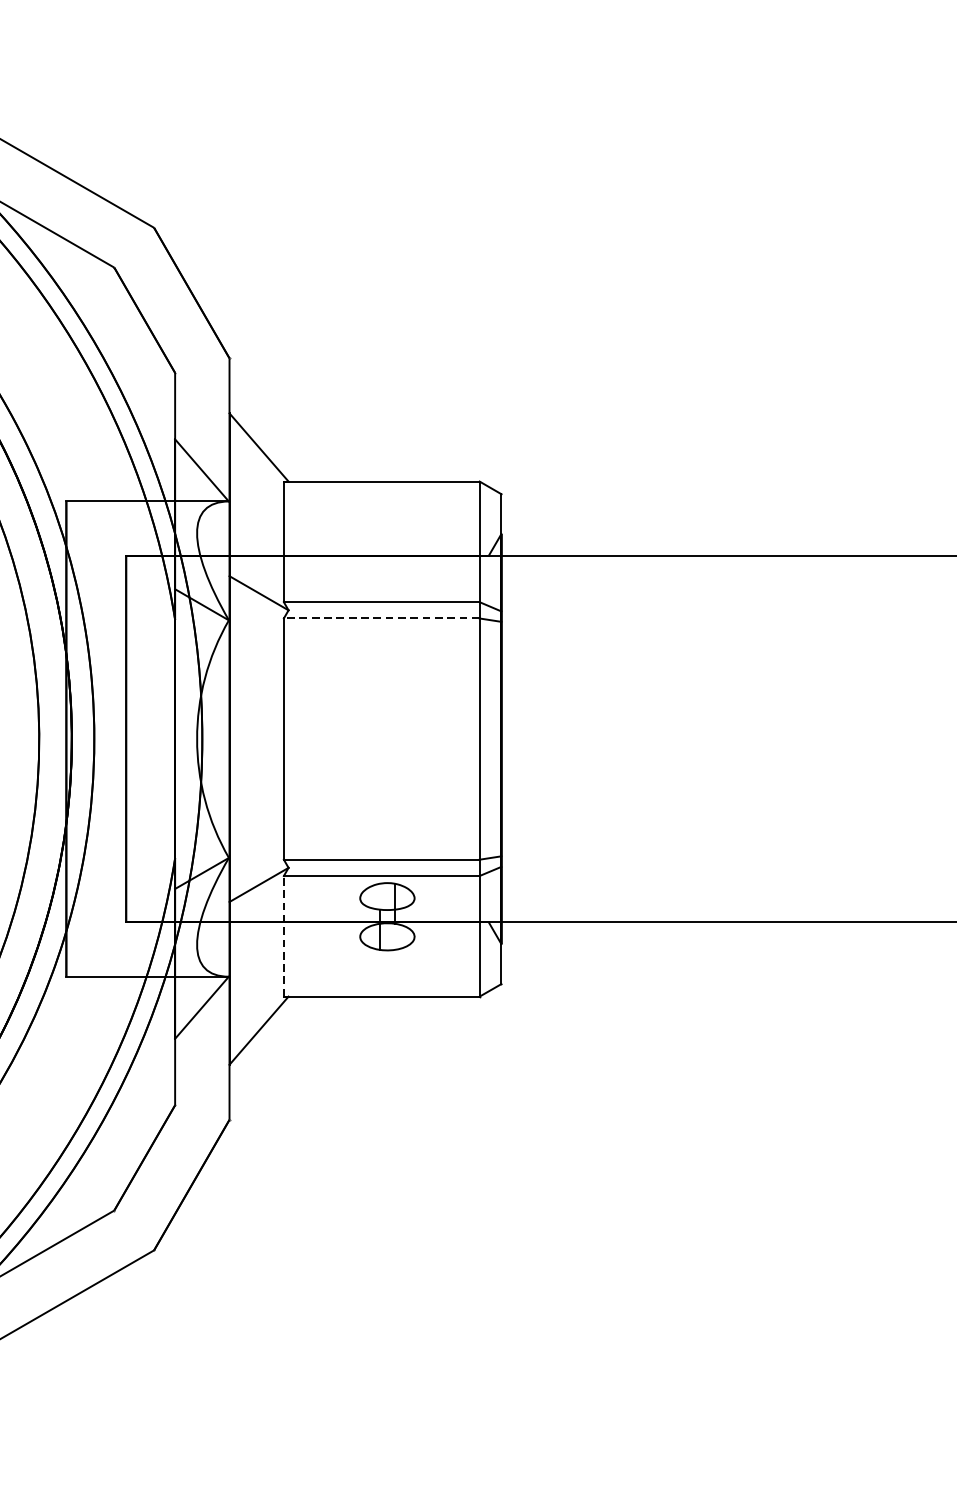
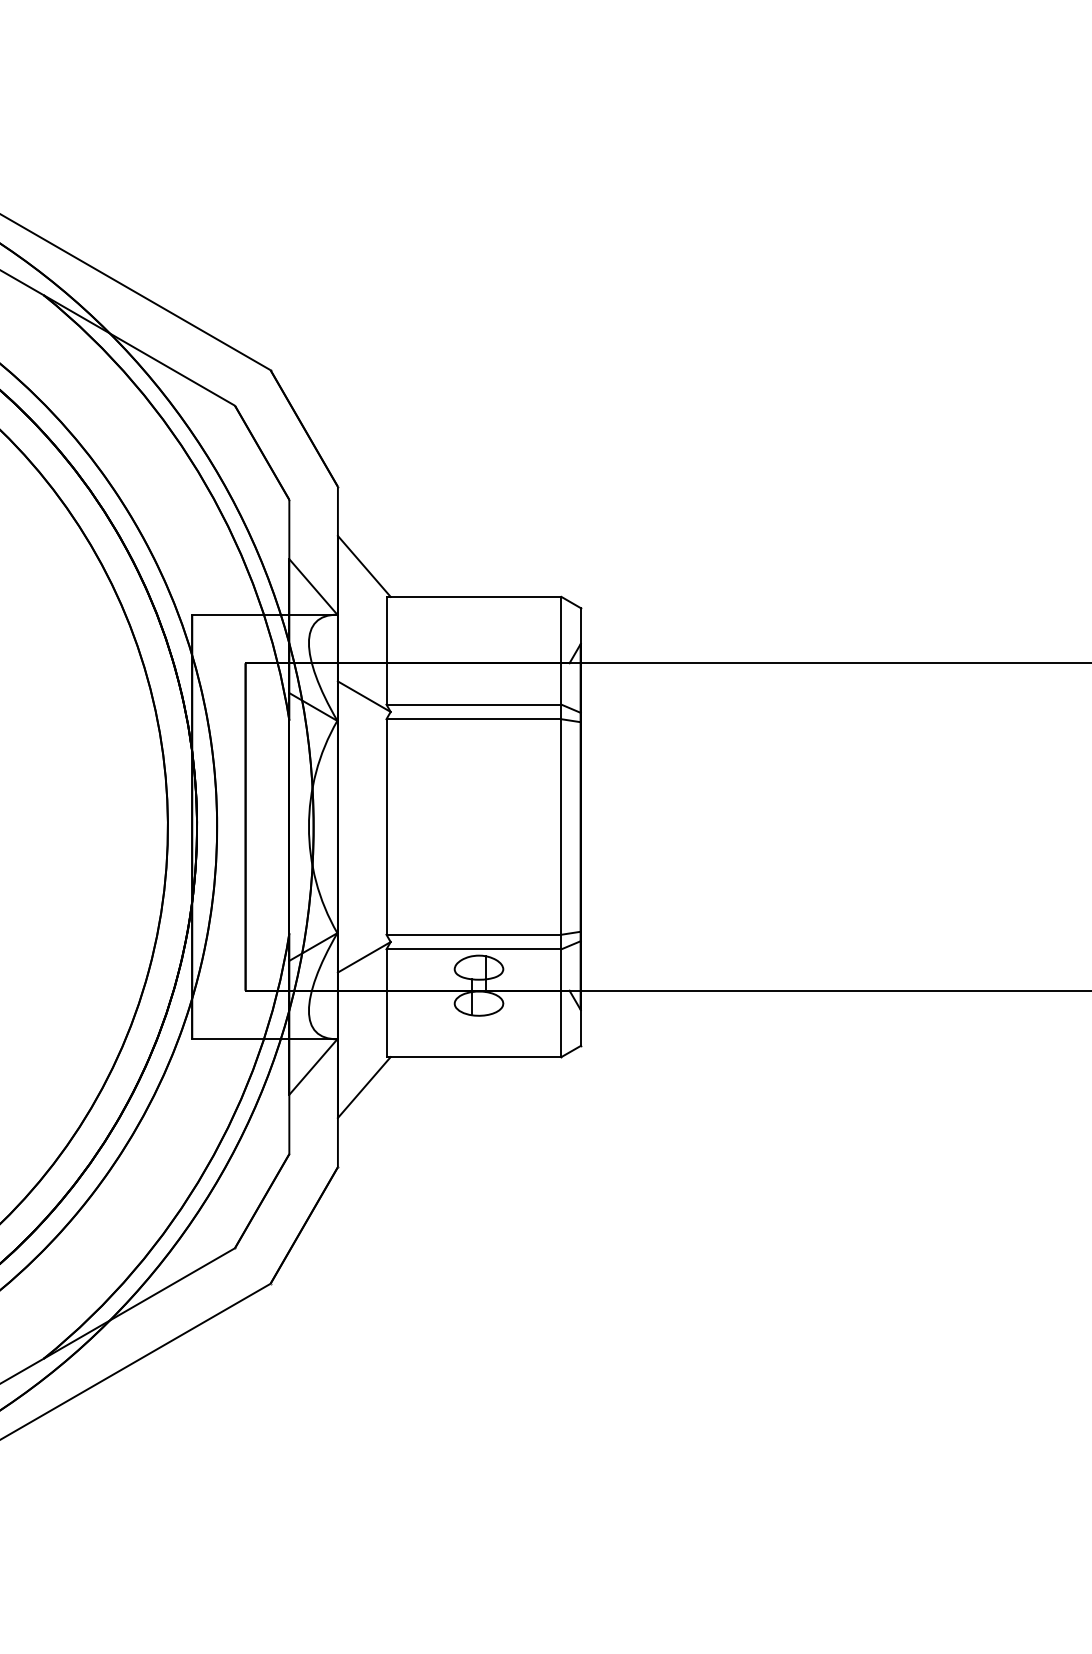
line: (381, 618) -> (473, 719), dashed -> solid
line: (283, 936) -> (386, 1003), dashed -> solid

